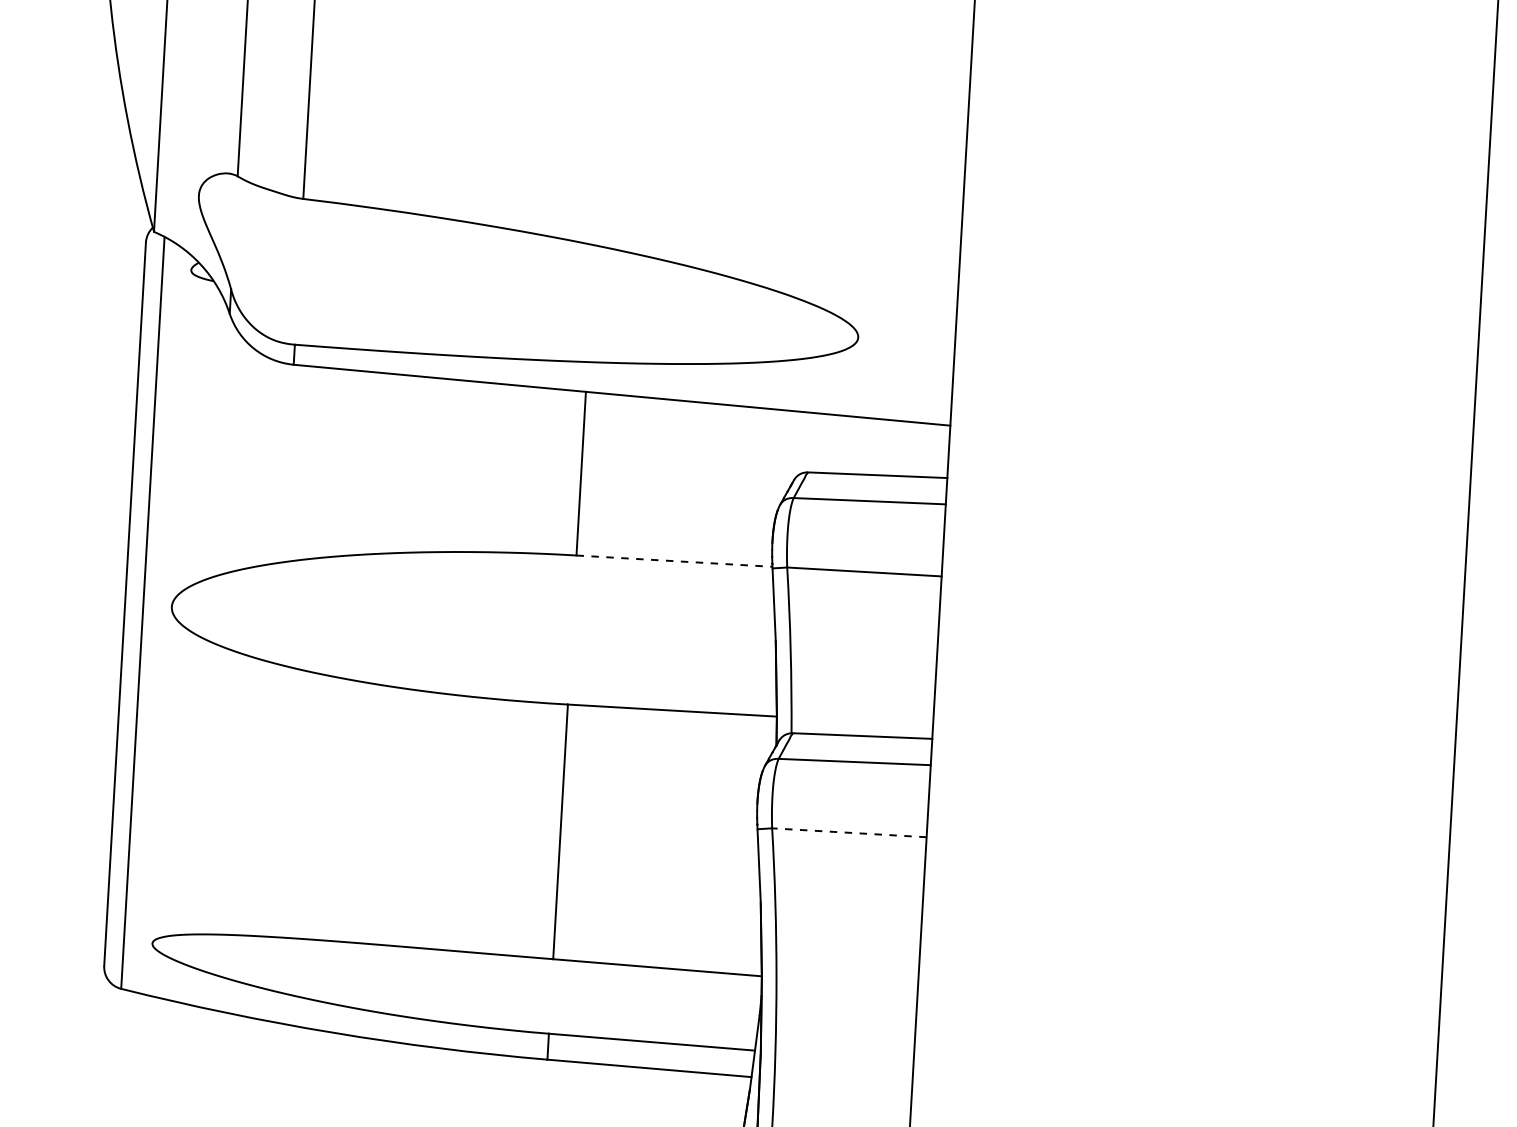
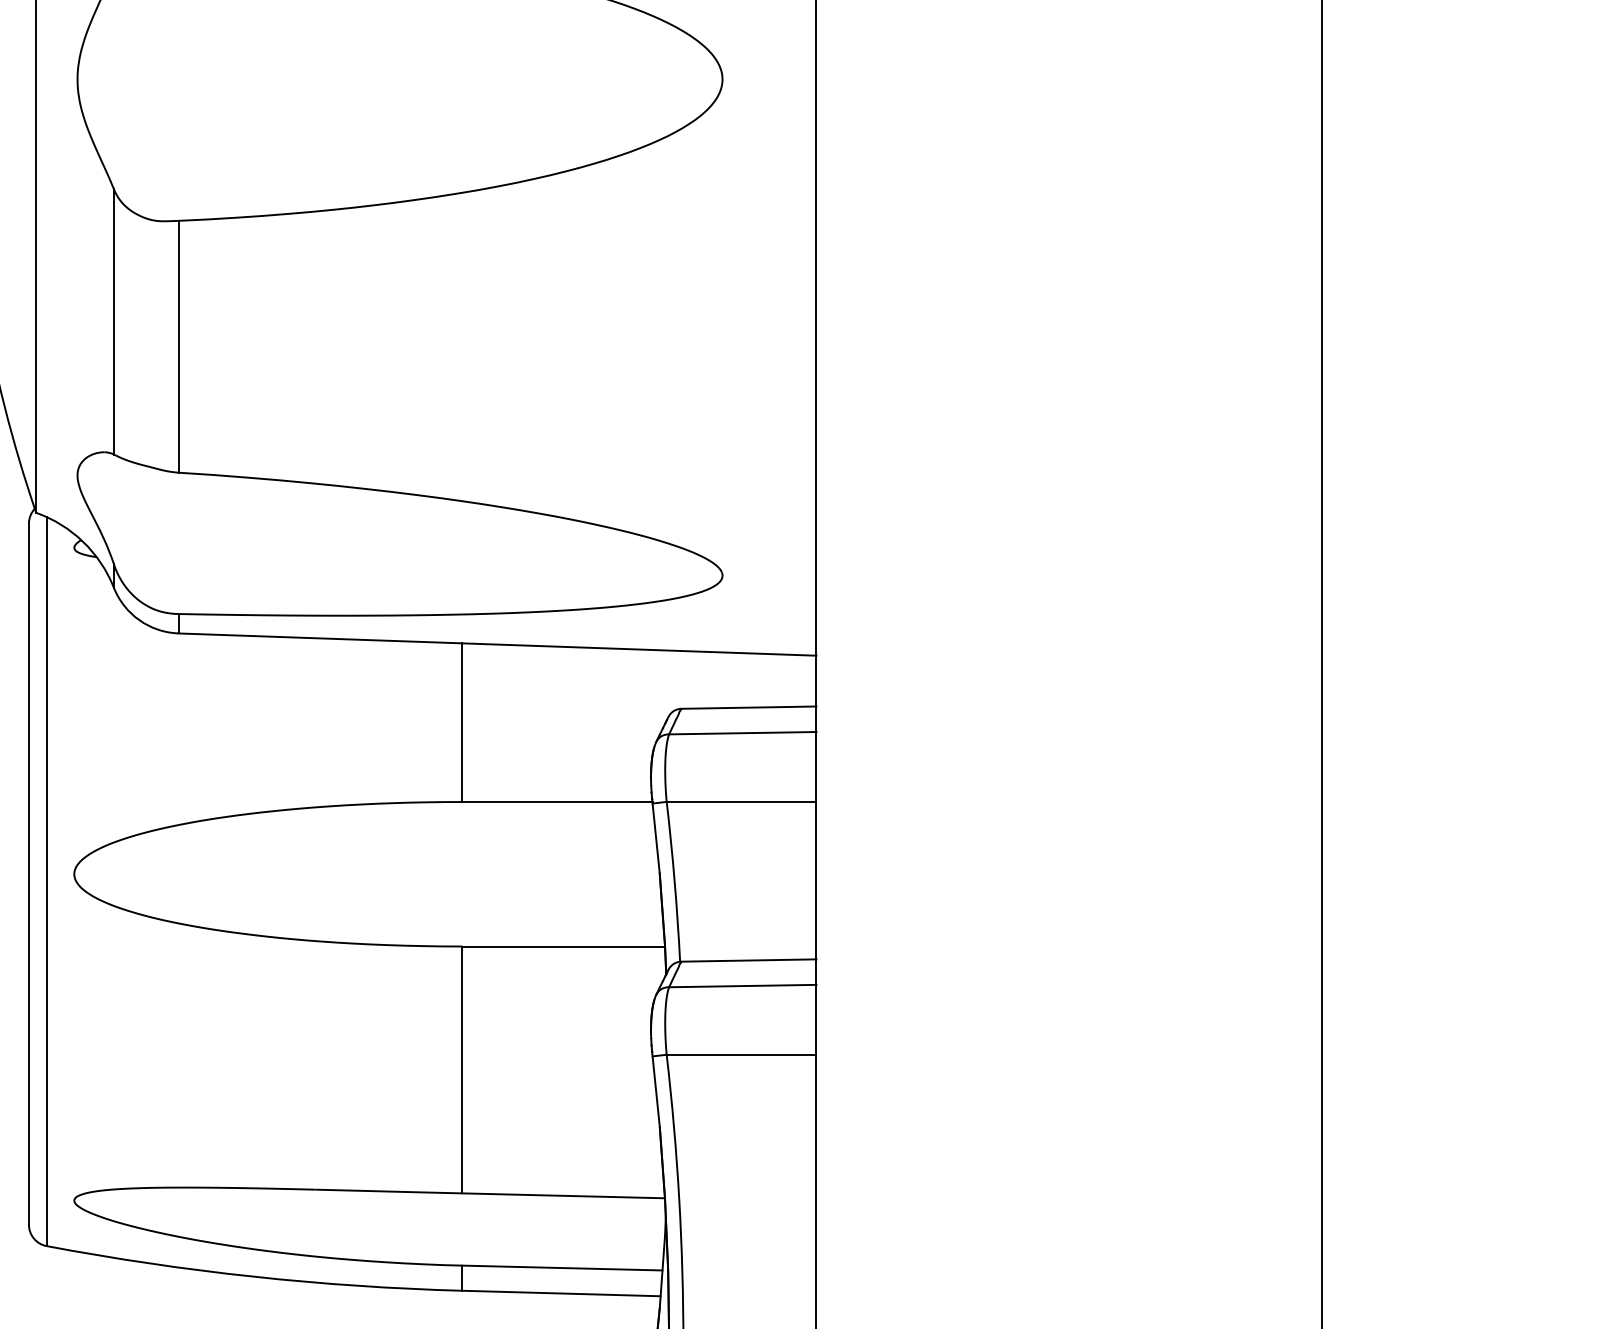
line: (675, 561) -> (558, 802), dashed -> solid
line: (849, 832) -> (741, 1054), dashed -> solid

